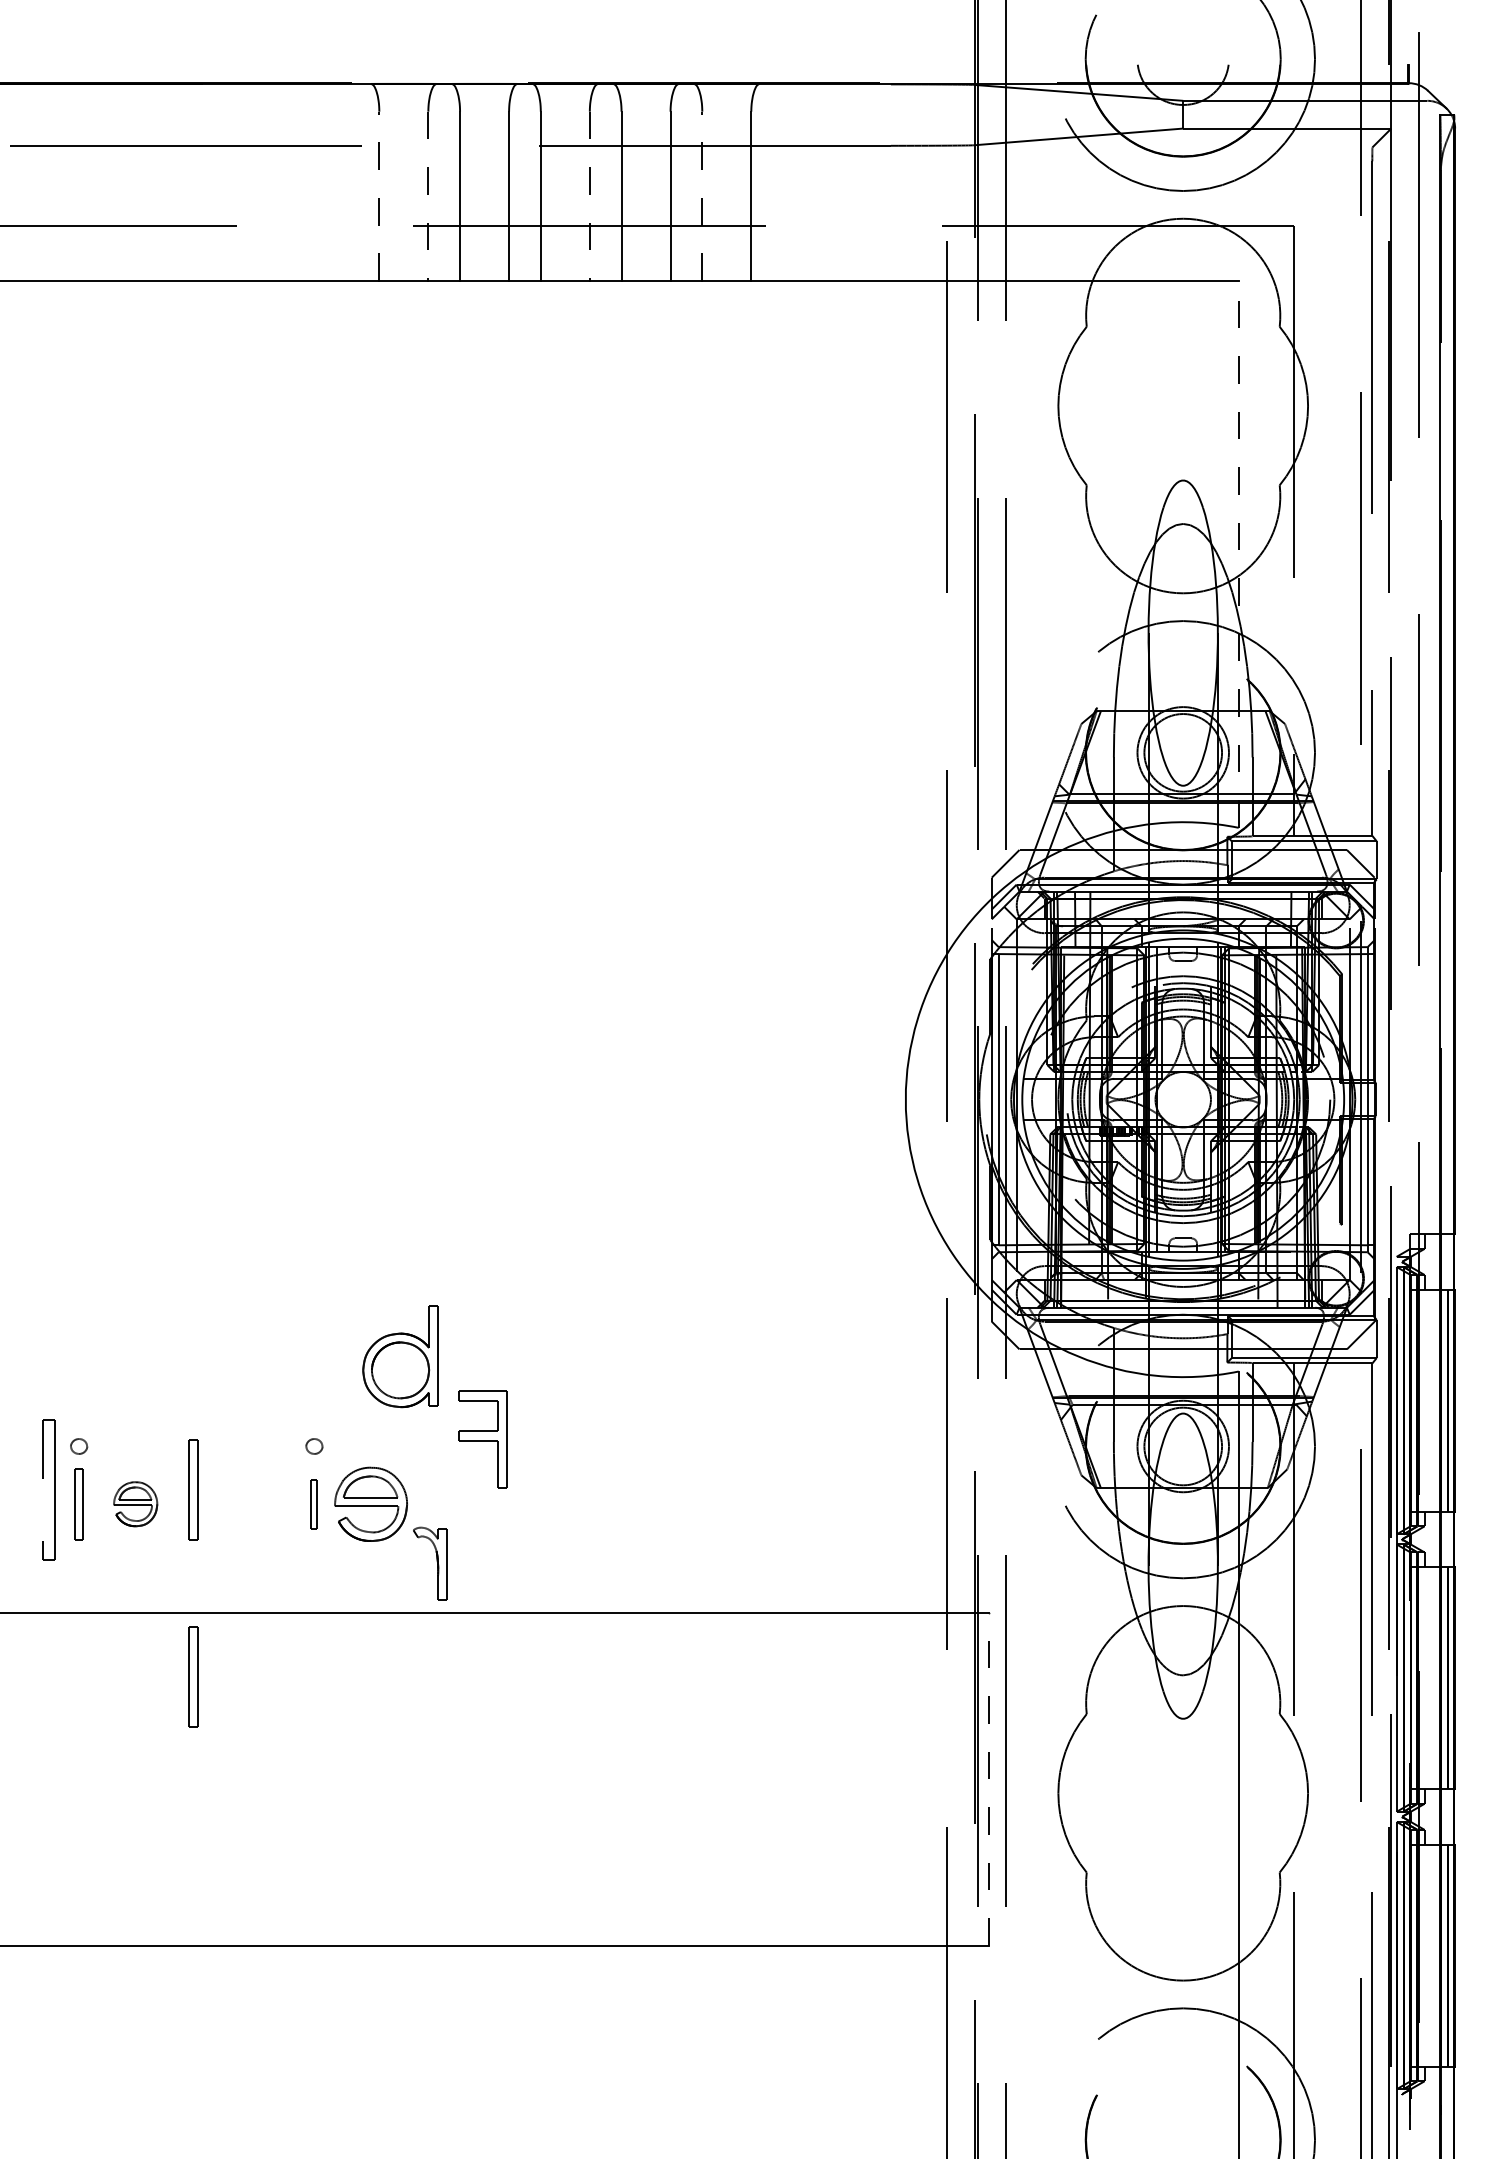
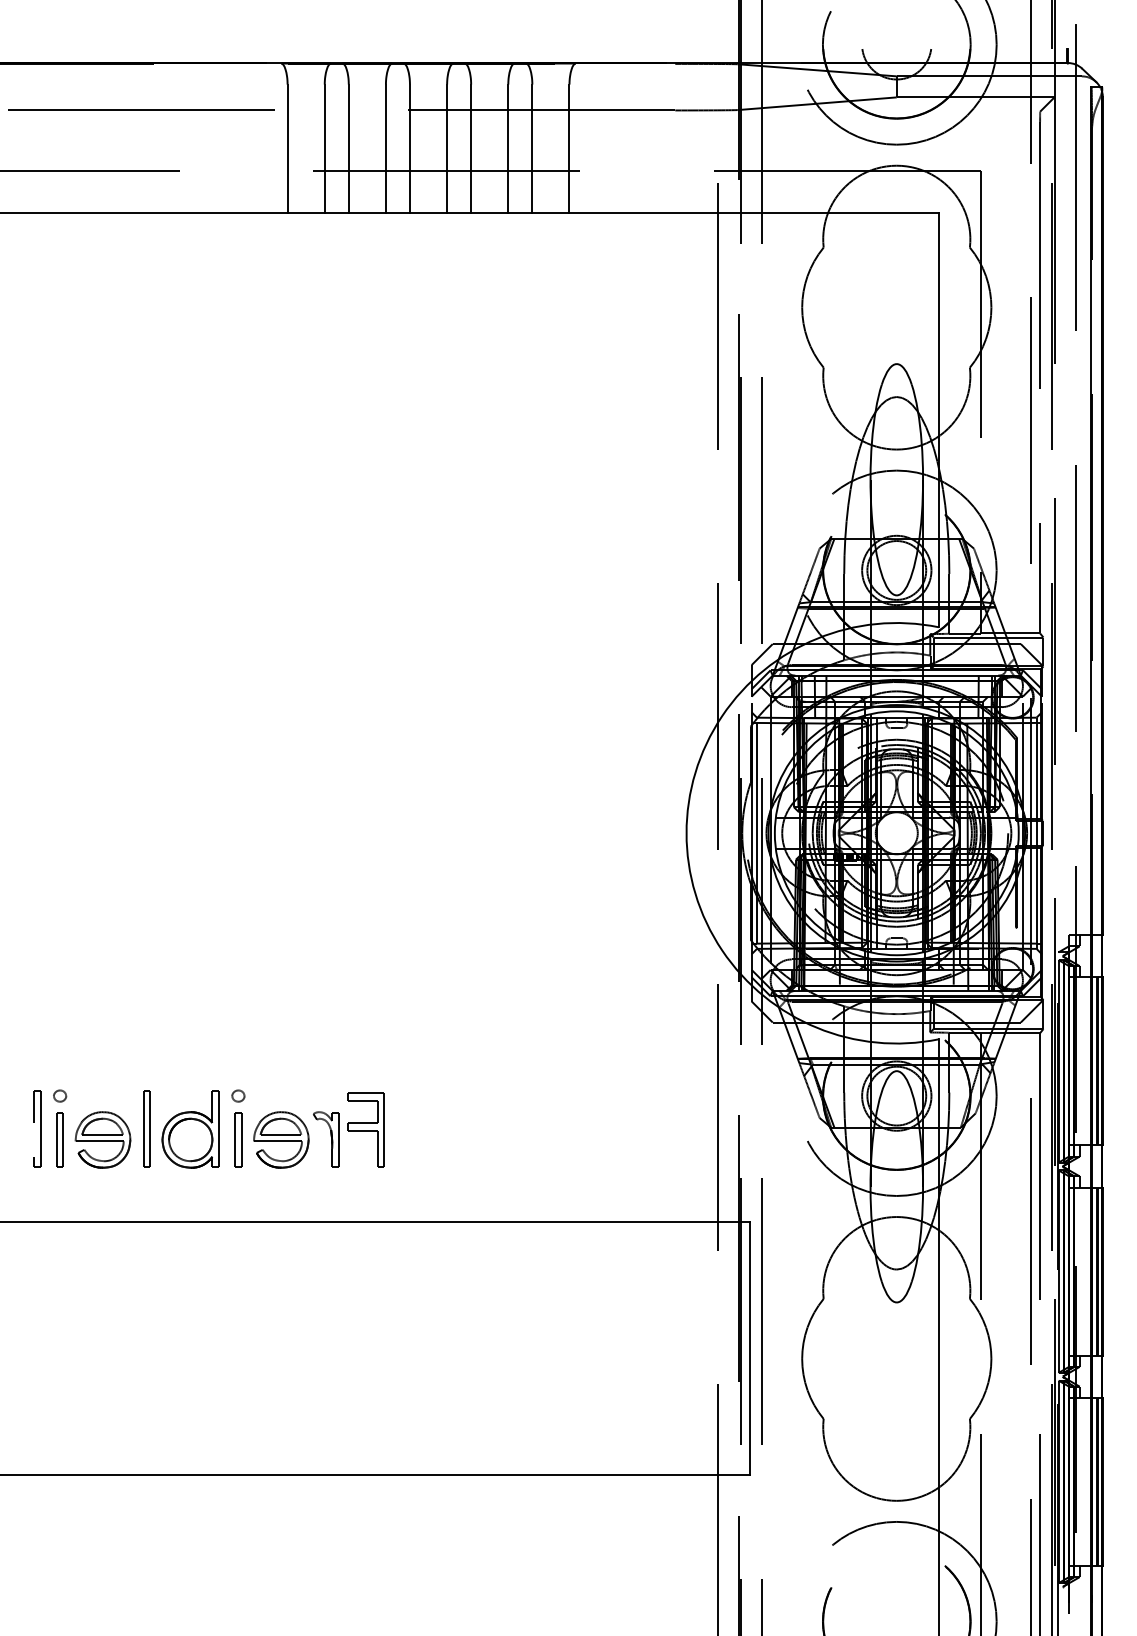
line: (379, 196) -> (287, 148), dashed -> solid
line: (428, 196) -> (324, 148), dashed -> solid
line: (589, 196) -> (446, 148), dashed -> solid
line: (702, 196) -> (532, 148), dashed -> solid
line: (1238, 554) -> (938, 420), dashed -> solid
part: (400, 1356) -> (190, 1129), moved
part: (482, 1439) -> (365, 1130), moved
part: (49, 1489) -> (37, 1128), size x0.71
part: (135, 1503) -> (102, 1139), size x1.67
part: (314, 1504) -> (238, 1140), size x1.43
part: (436, 1561) -> (330, 1137), moved
part: (193, 1676) -> (146, 1270), removed
line: (989, 1778) -> (749, 1347), dashed -> solid

